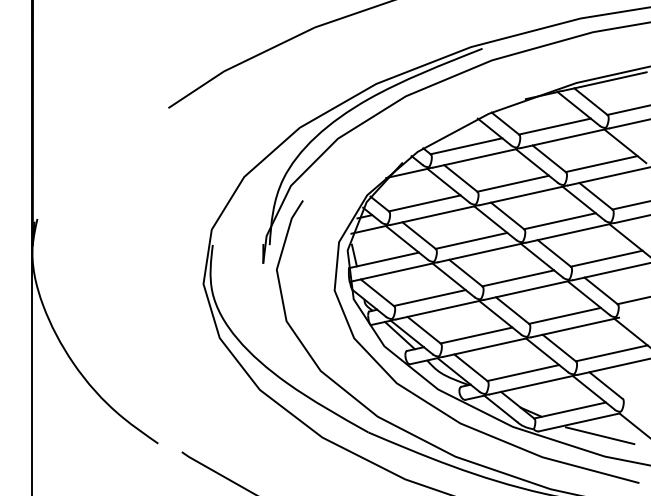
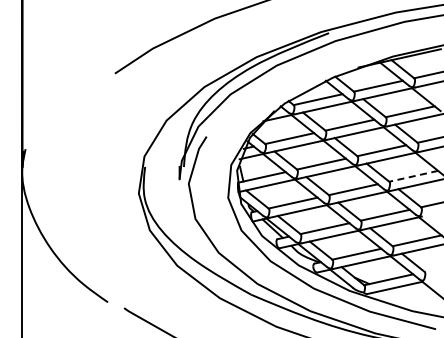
line: (606, 259) -> (413, 176), solid -> dashed
line: (599, 435) -> (408, 296), removed

